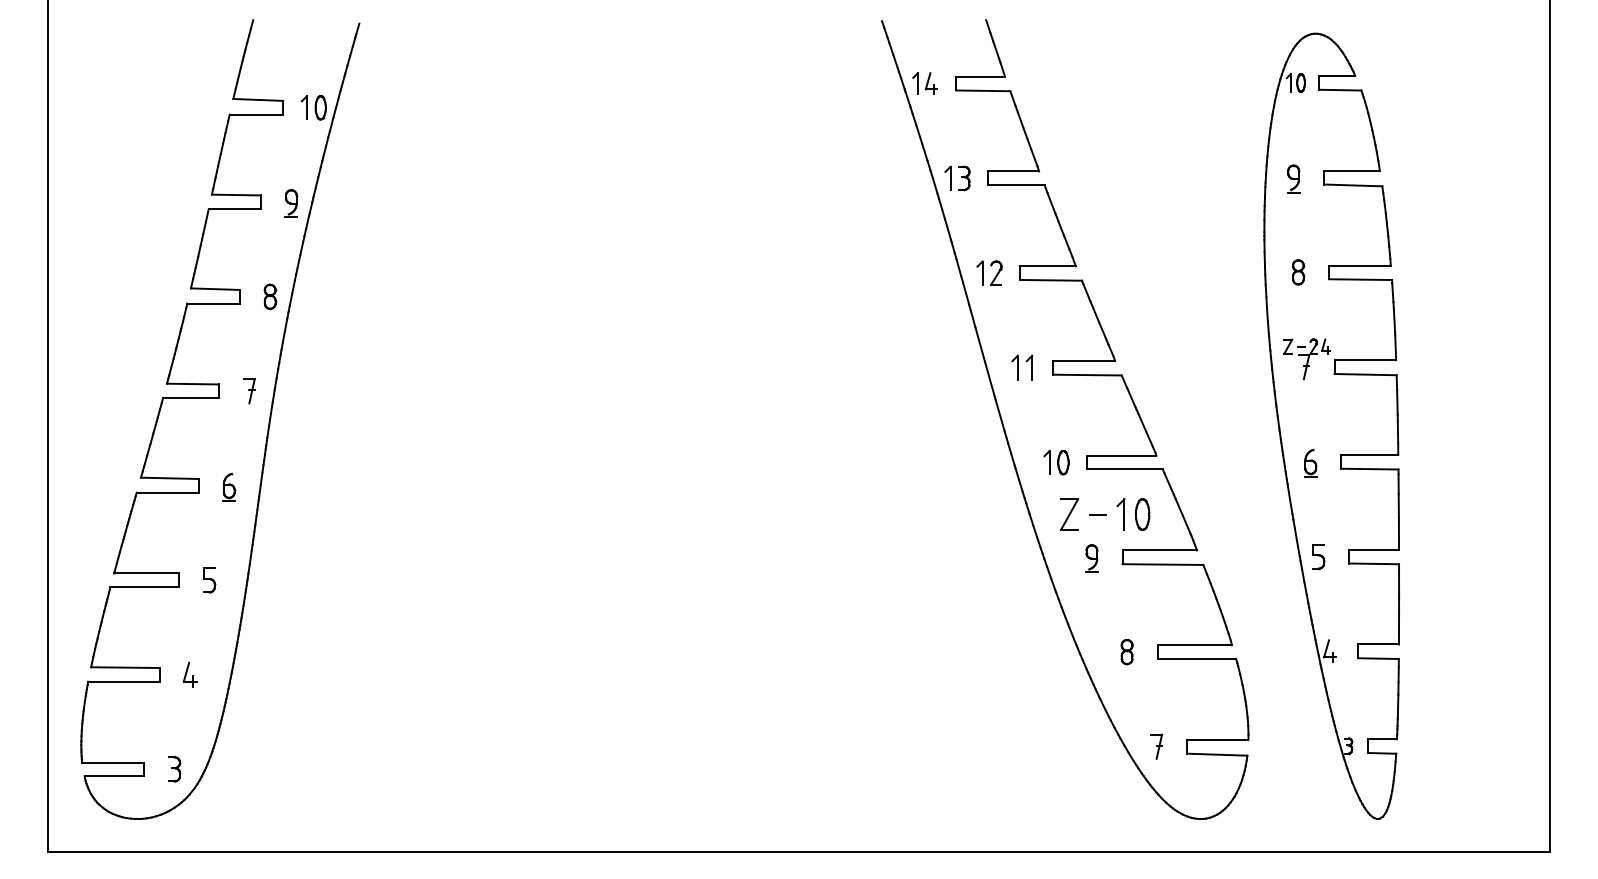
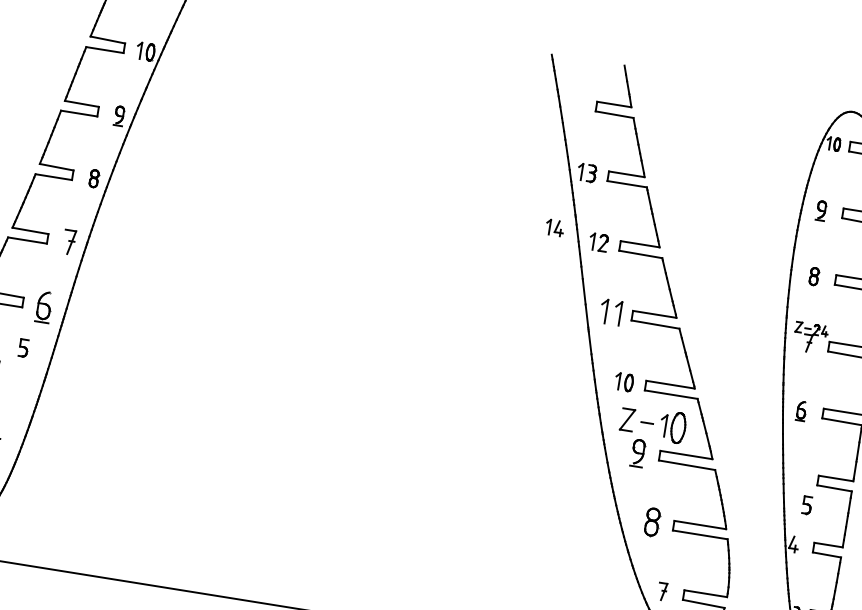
part: (924, 83) -> (554, 227), moved
part: (1022, 367) -> (611, 312), size x1.4
part: (249, 391) -> (69, 242), size x1.4
part: (229, 486) -> (44, 306), size x1.6
part: (1142, 514) -> (678, 428), size x1.4
part: (1318, 557) -> (806, 505), moved
part: (1091, 558) -> (637, 453), size x1.4
part: (209, 580) -> (23, 348), moved
part: (1126, 652) -> (651, 522), size x1.6

